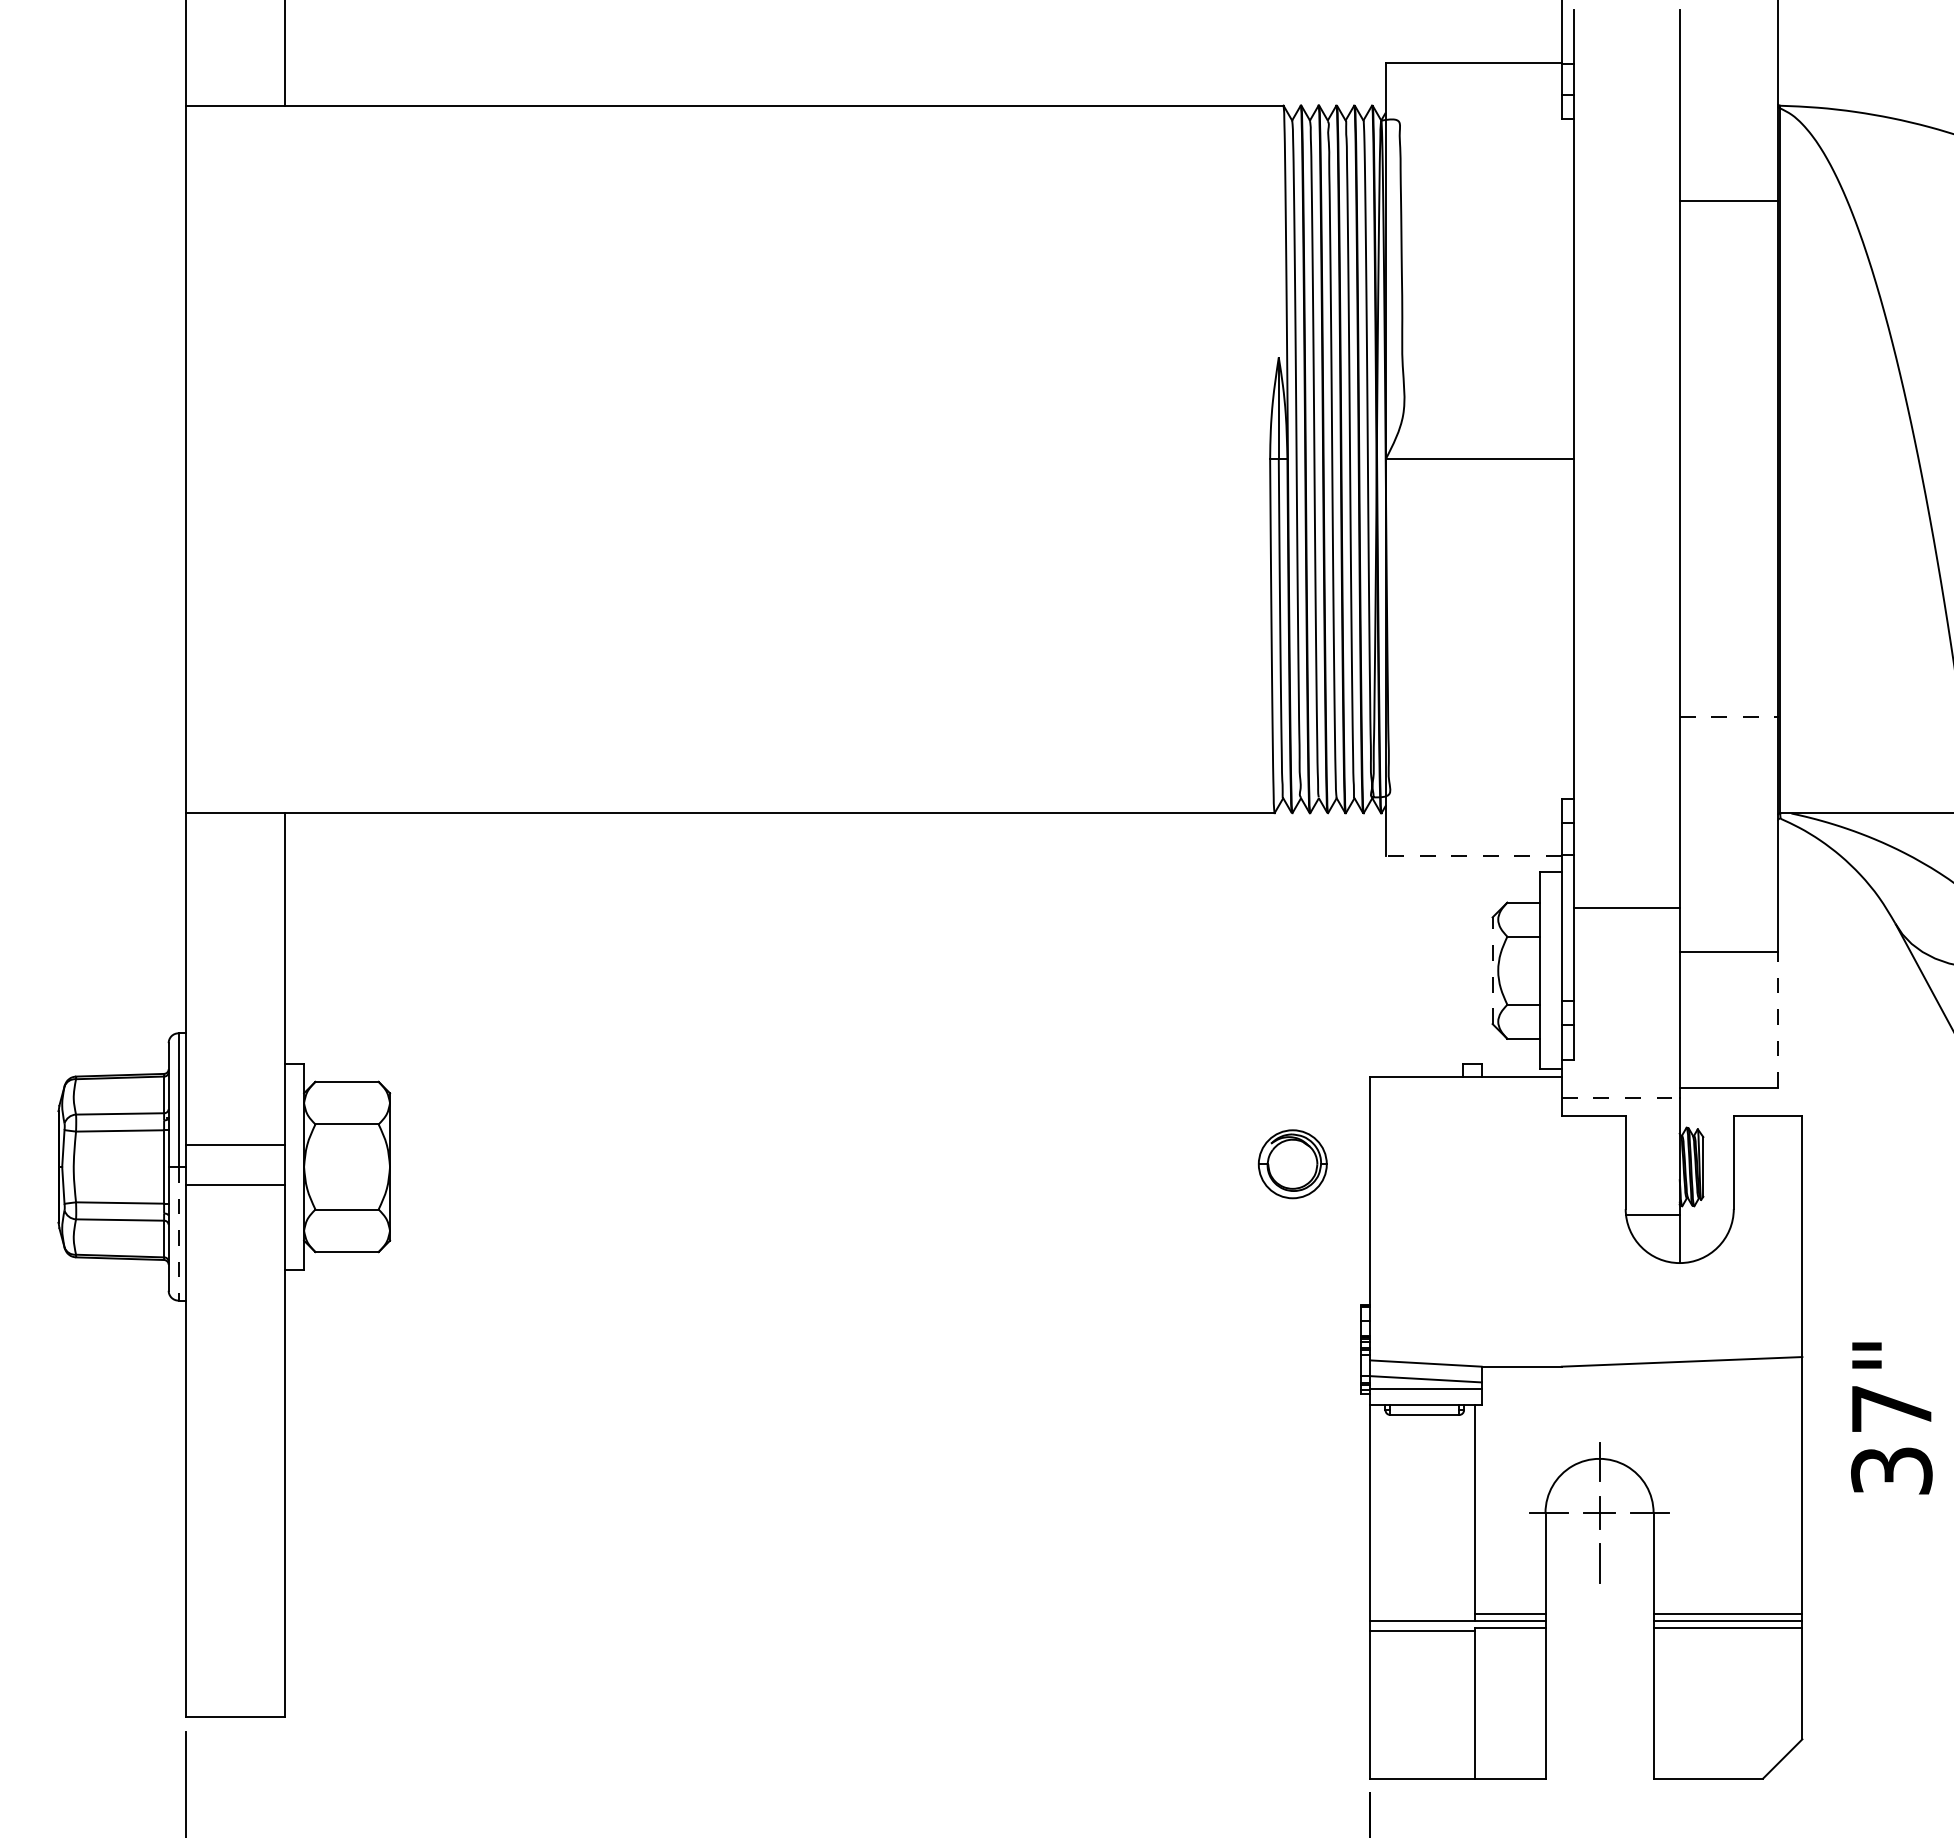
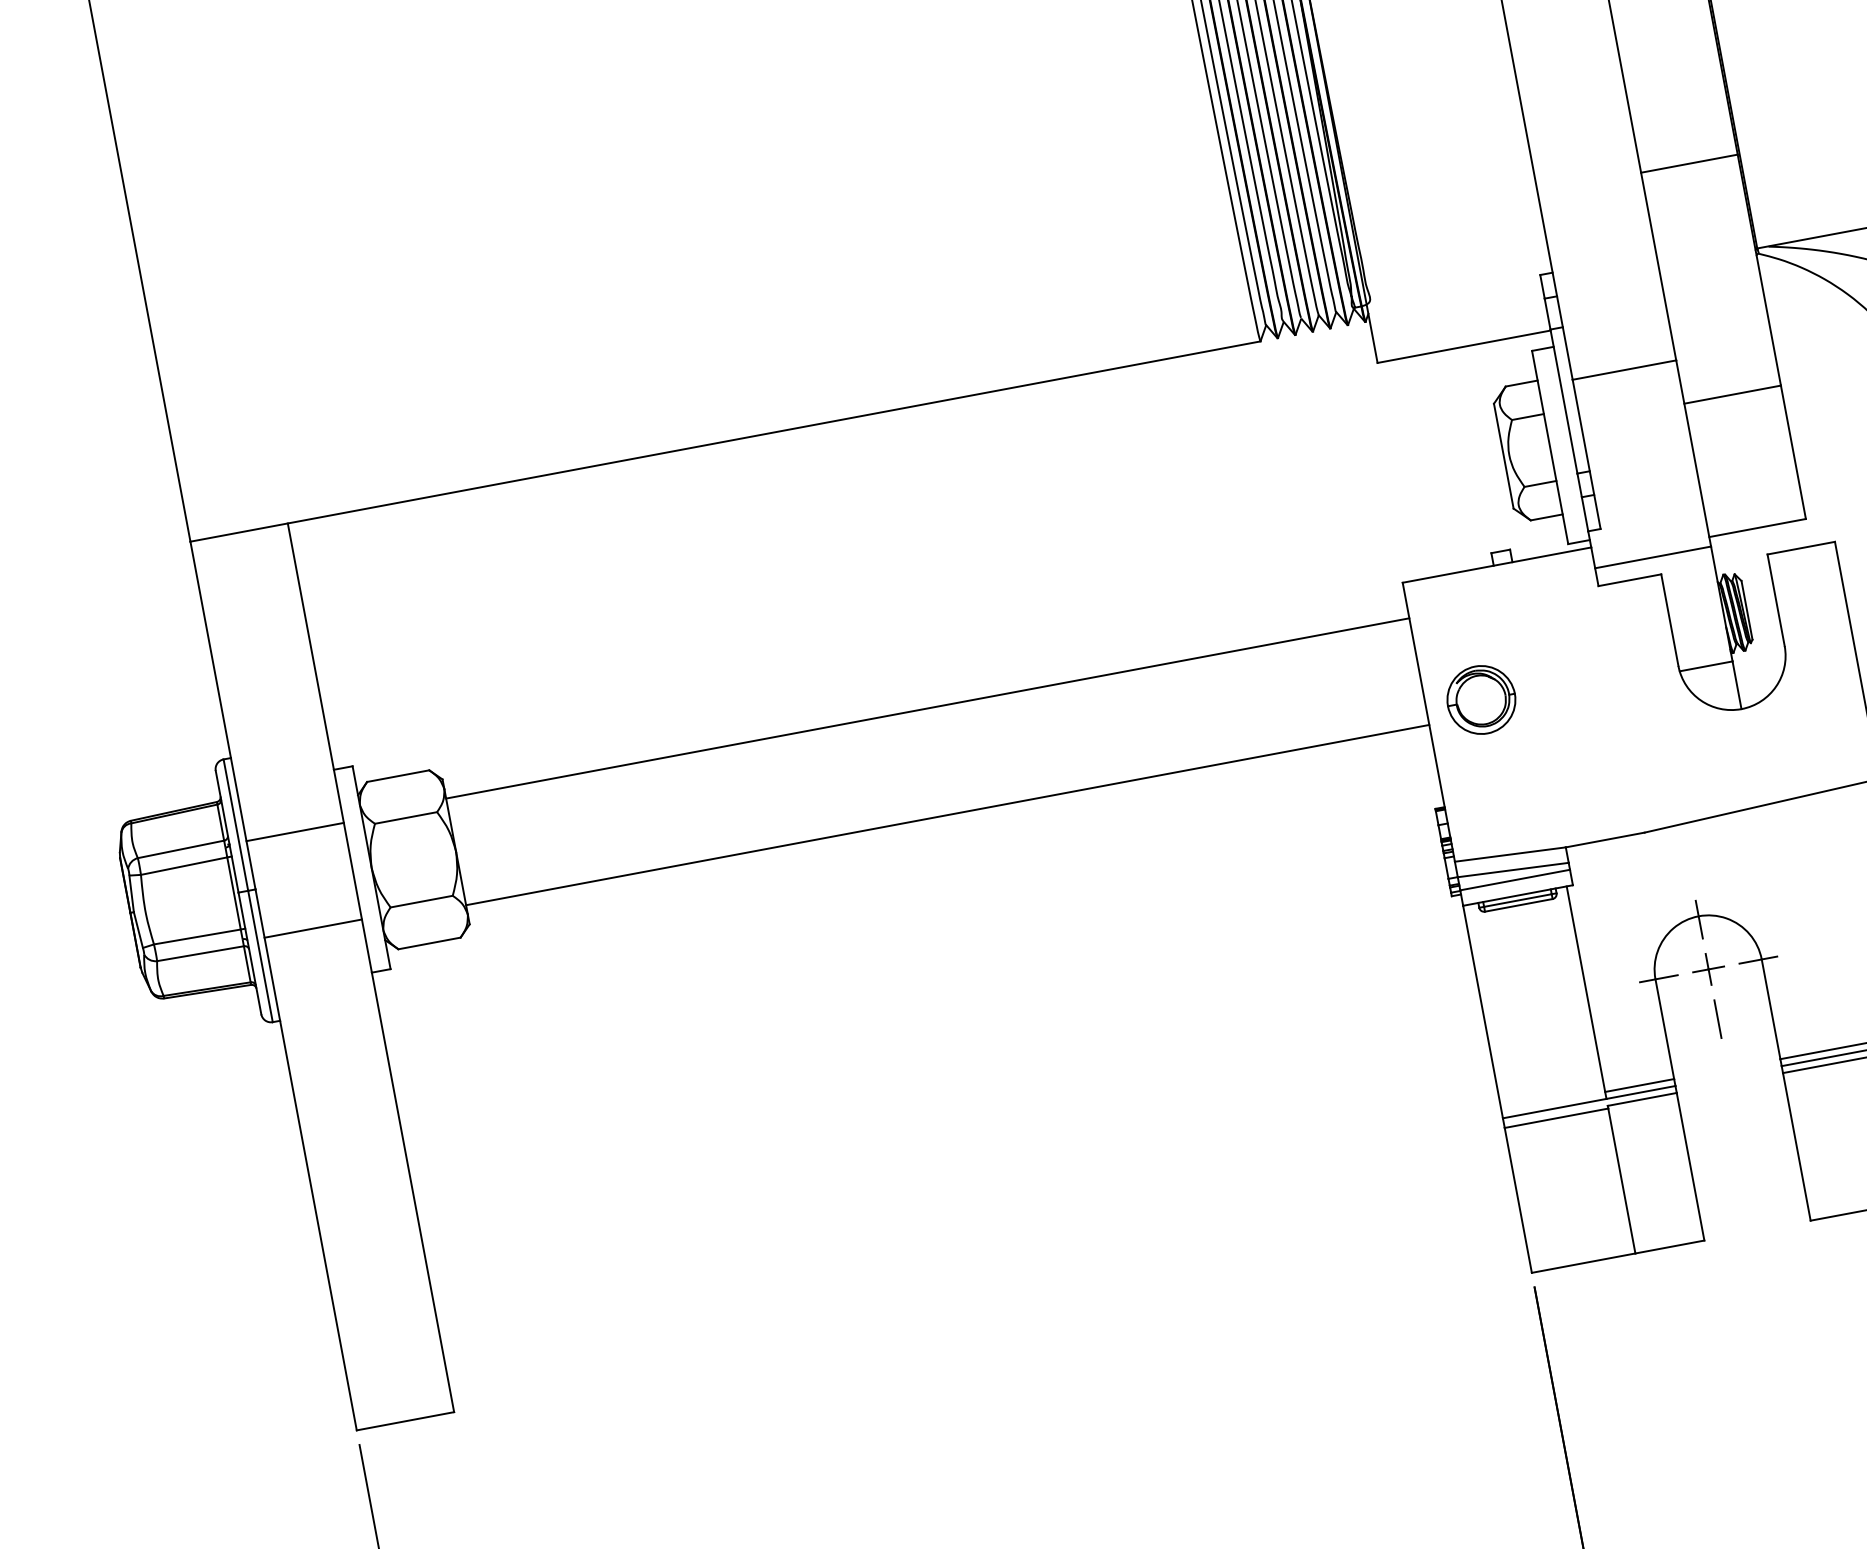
line: (1729, 717) -> (1690, 163), dashed -> solid
line: (1473, 855) -> (1463, 346), dashed -> solid
line: (1492, 970) -> (1503, 455), dashed -> solid
line: (1778, 1020) -> (1793, 452), dashed -> solid
line: (1620, 1097) -> (1652, 557), dashed -> solid
line: (879, 1112) -> (927, 708), added
line: (235, 1145) -> (313, 929), moved
part: (1292, 1164) -> (1481, 700), moved
line: (235, 1184) -> (295, 831), moved
line: (879, 1221) -> (947, 815), added
line: (178, 1233) -> (260, 956), dashed -> solid
line: (1424, 1410) -> (1517, 900), added

